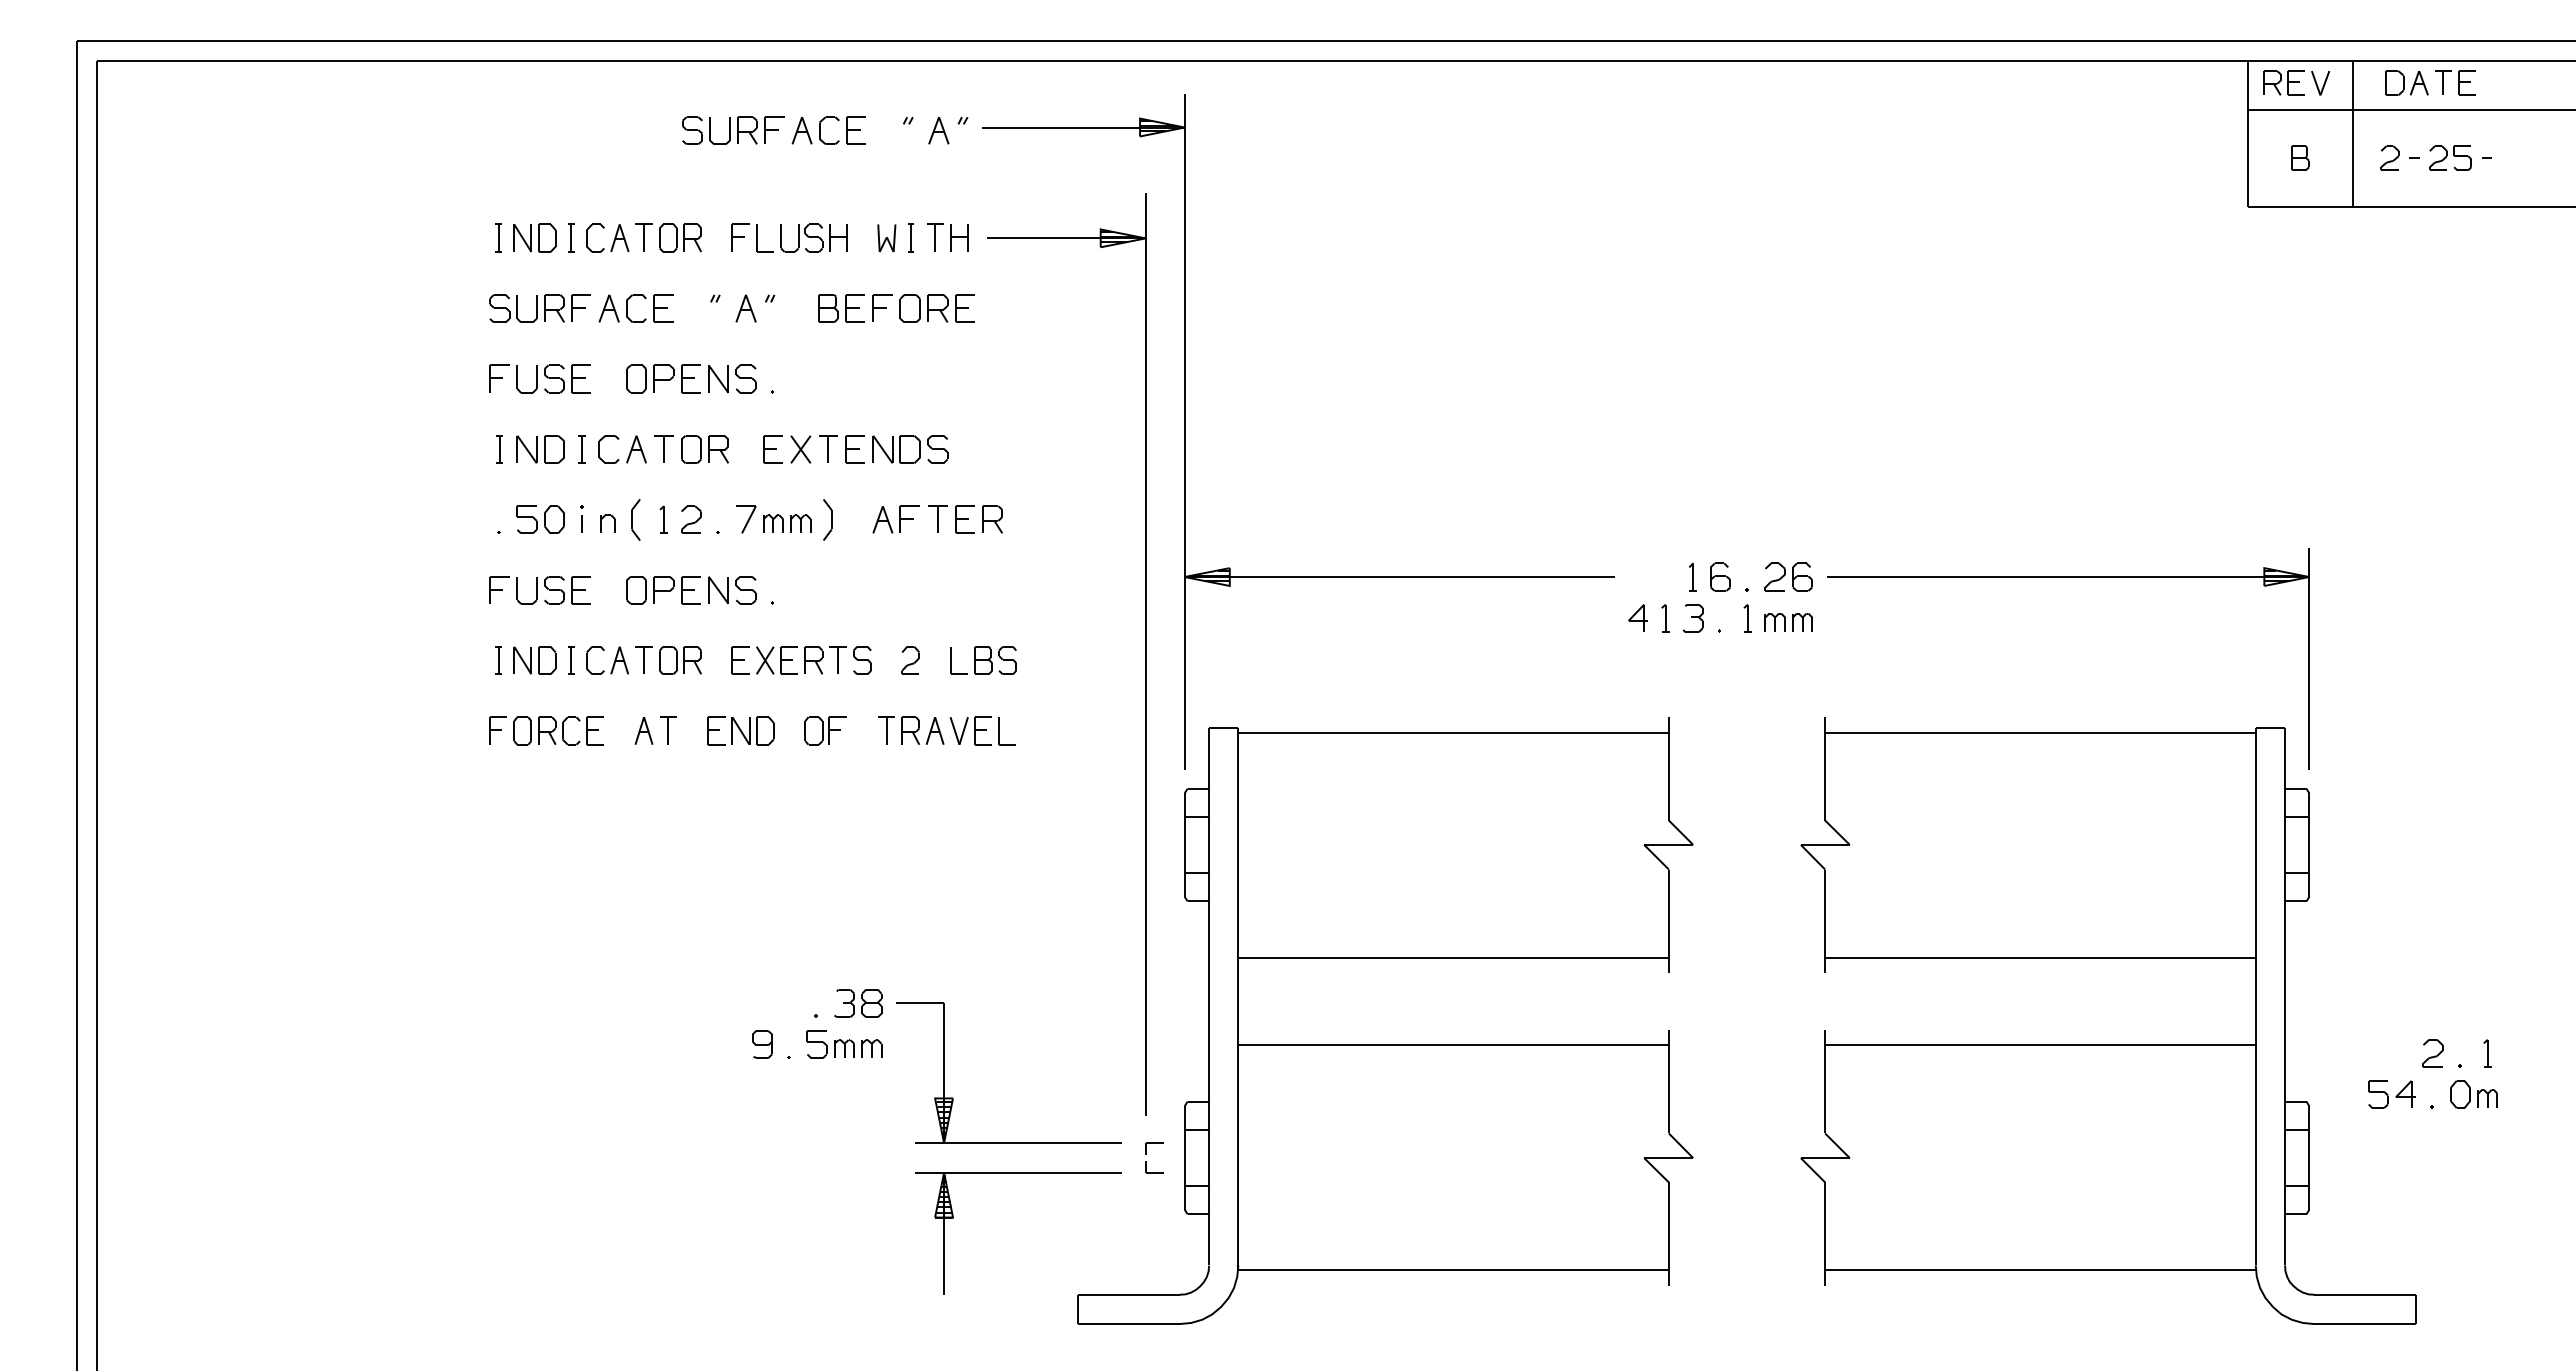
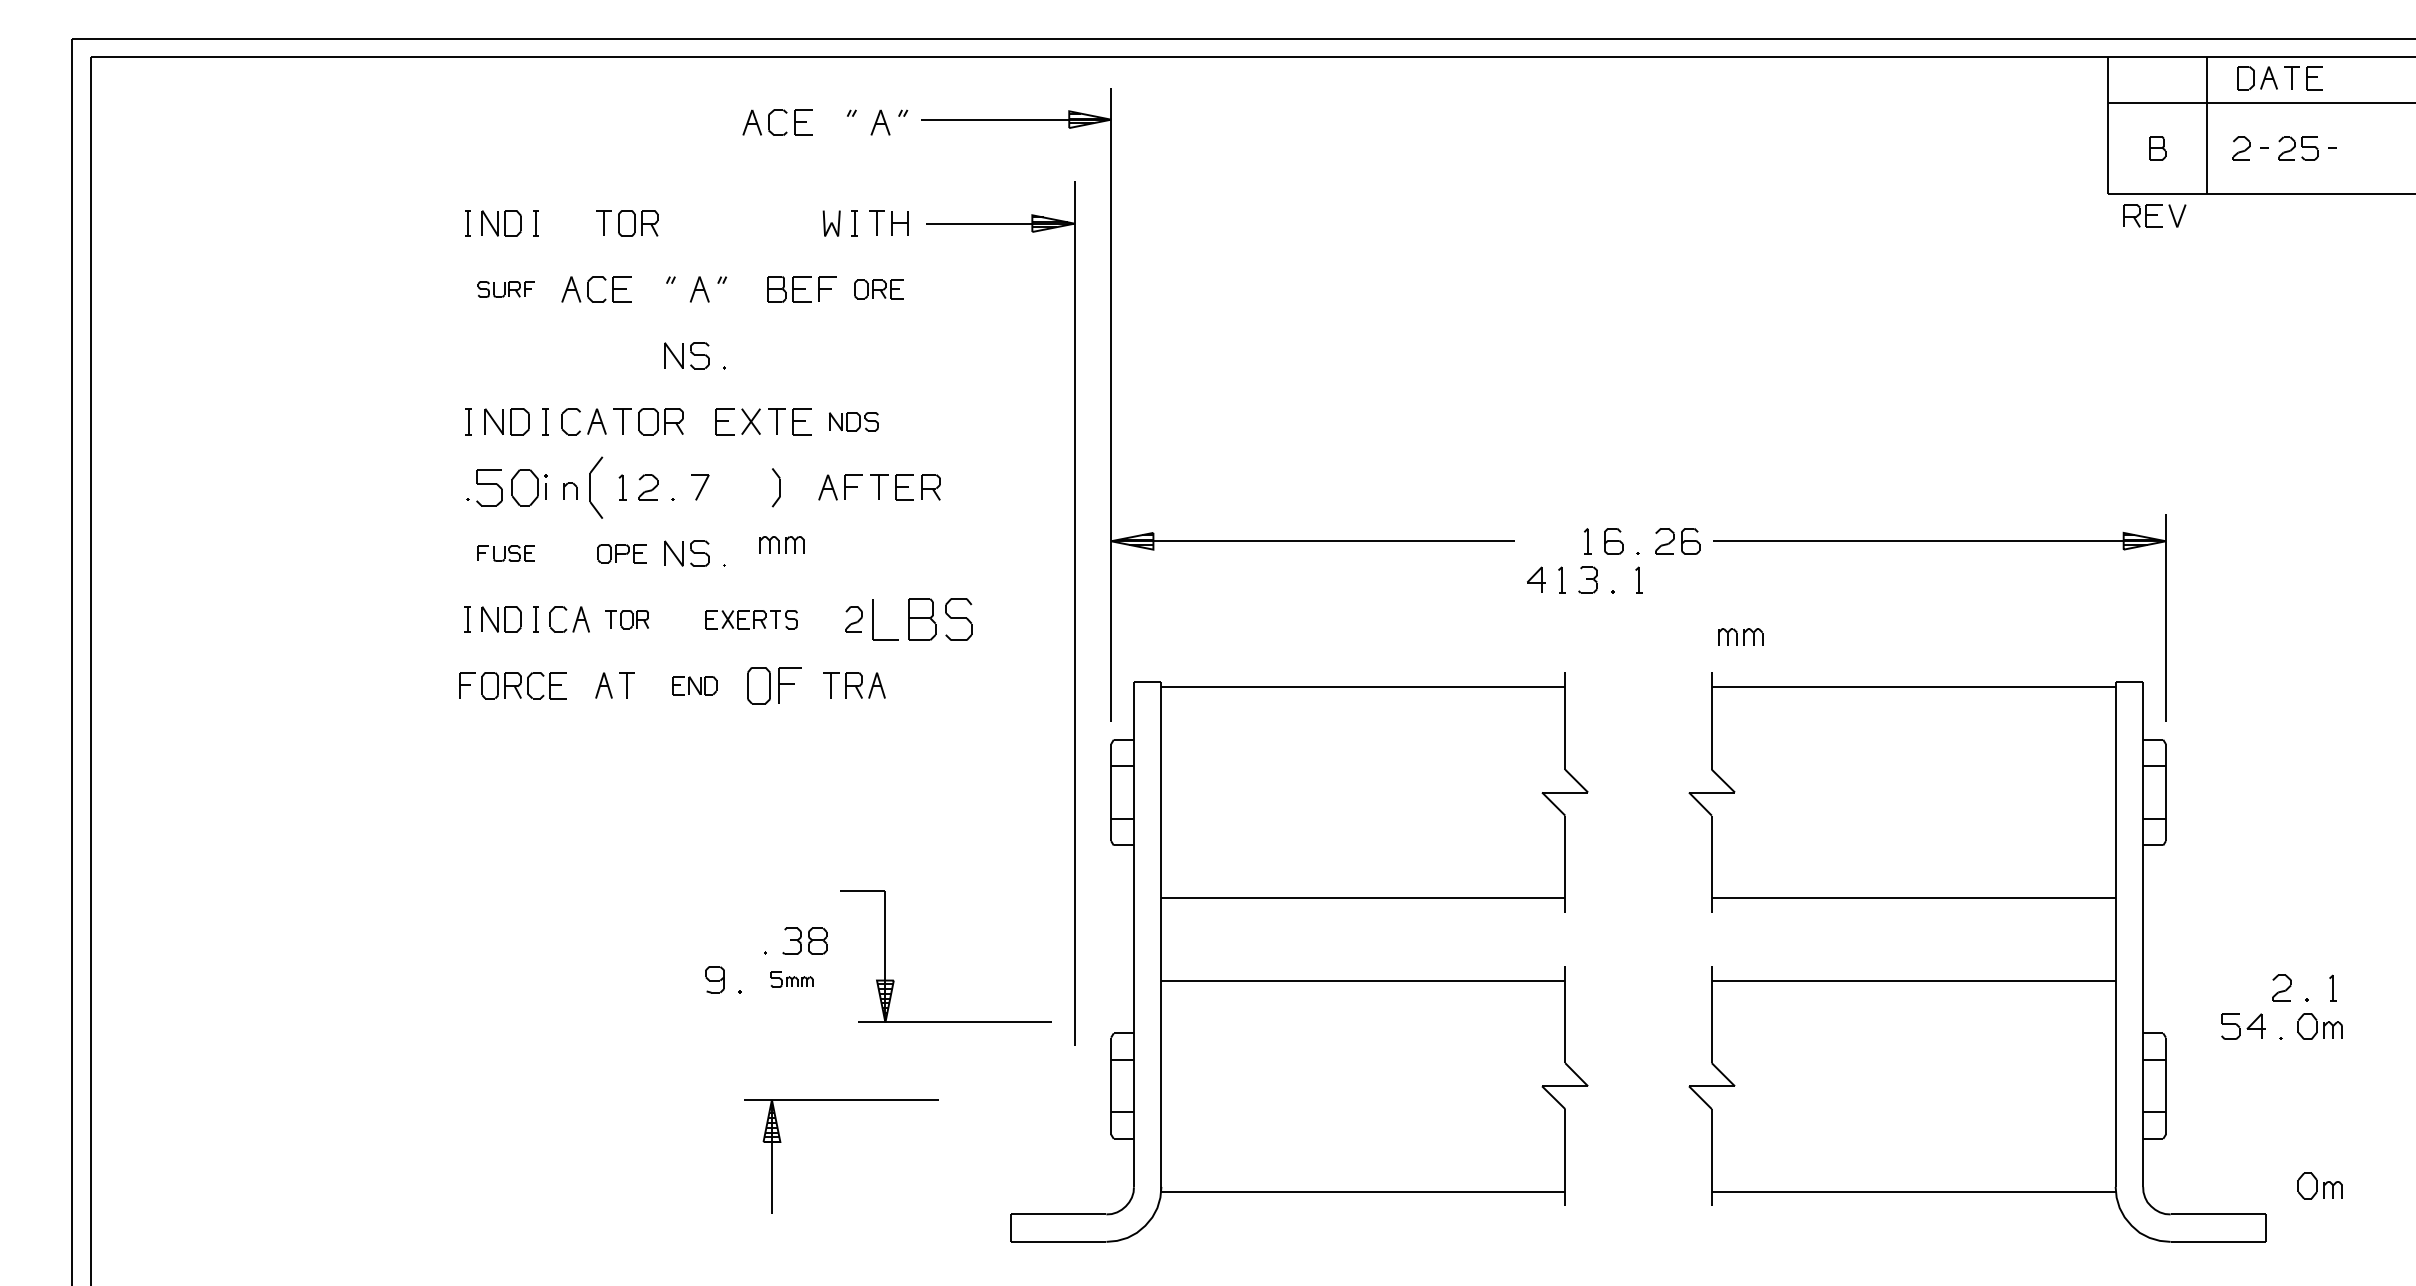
part: (2296, 82) -> (2154, 215), moved
part: (733, 130) -> (687, 122), removed
part: (781, 237) -> (732, 222), removed
part: (613, 240) -> (575, 225), removed
part: (539, 308) -> (505, 289), size x0.6
part: (936, 308) -> (878, 289), size x0.7
part: (539, 378) -> (505, 355), removed
part: (663, 378) -> (622, 355), removed
part: (910, 449) -> (853, 421), size x0.7
part: (540, 519) -> (506, 487), size x1.4
part: (635, 519) -> (596, 487), size x1.6
part: (787, 523) -> (782, 544), moved
part: (539, 590) -> (505, 553), size x0.6
part: (663, 590) -> (622, 553), size x0.7
part: (1788, 622) -> (1740, 637), moved
part: (668, 660) -> (626, 619), size x0.7
part: (801, 660) -> (751, 619), size x0.7
part: (983, 660) -> (922, 619), size x1.6
part: (740, 730) -> (694, 685), size x0.7
part: (825, 730) -> (774, 685), size x1.4
part: (982, 730) -> (921, 685), removed
part: (844, 1044) -> (792, 979), size x0.6
part: (953, 1098) -> (894, 980), moved
part: (1146, 1154) -> (1075, 1082), removed
part: (1018, 1173) -> (841, 1100), moved
part: (2473, 1264) -> (2319, 1186), added

